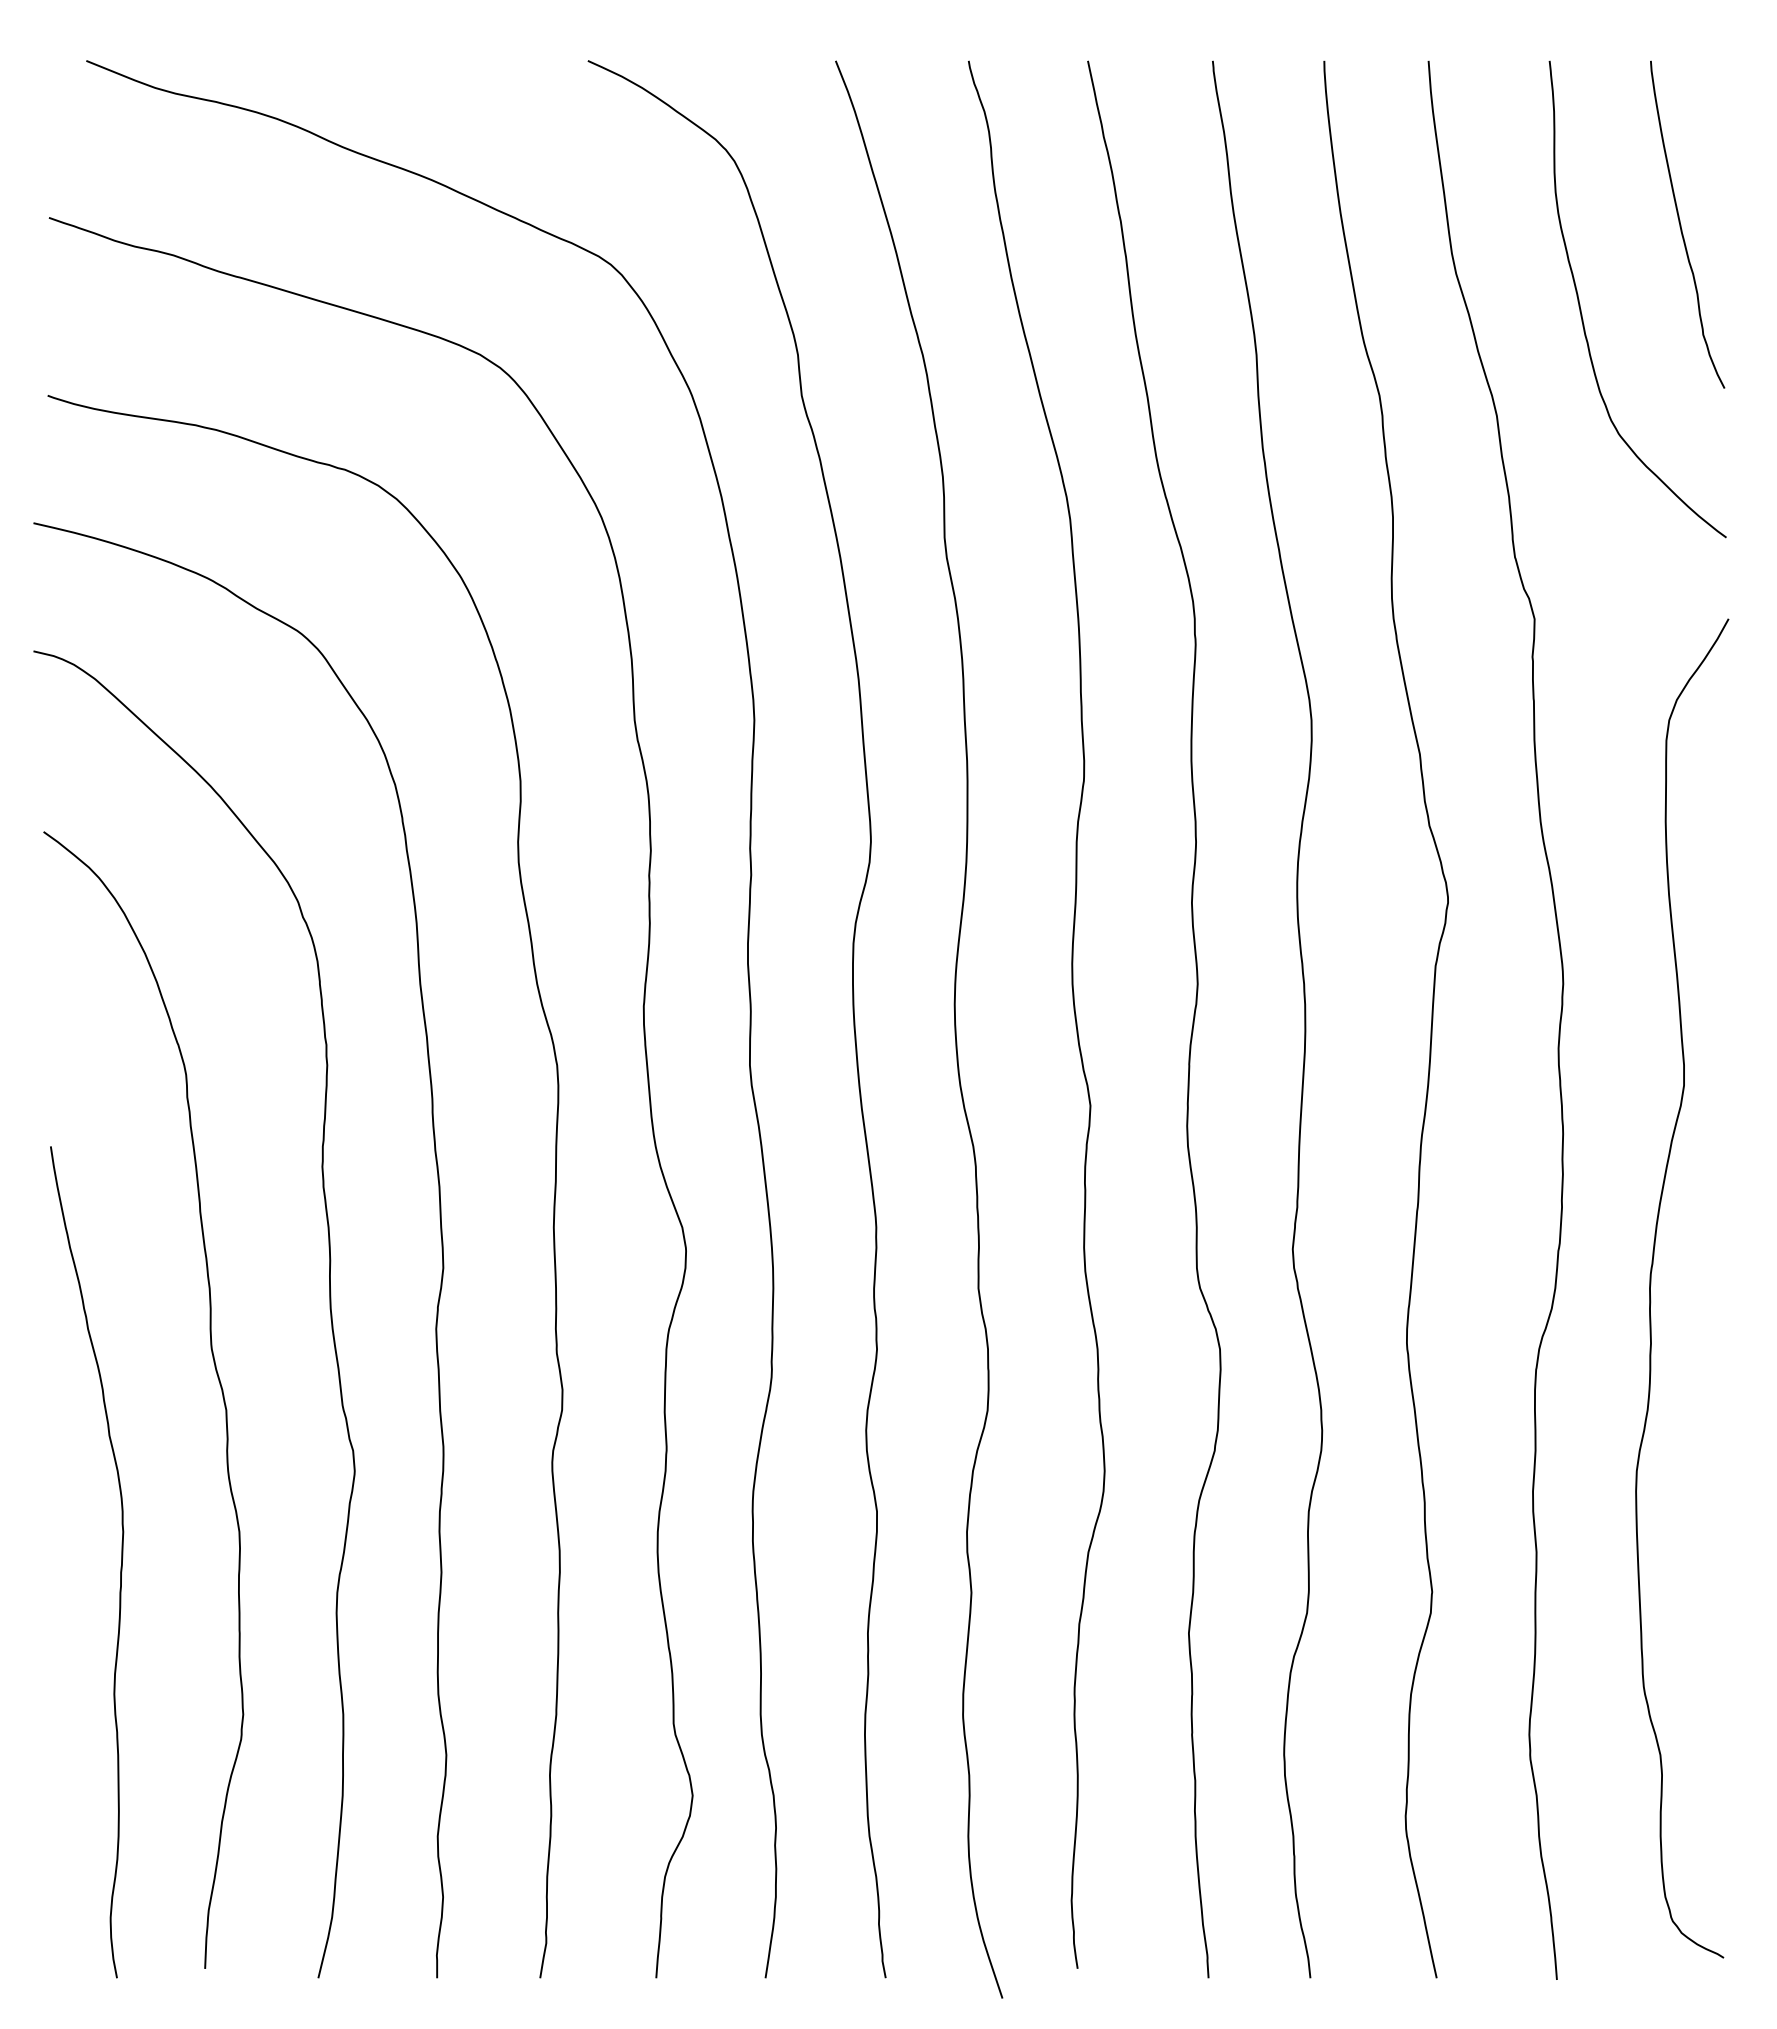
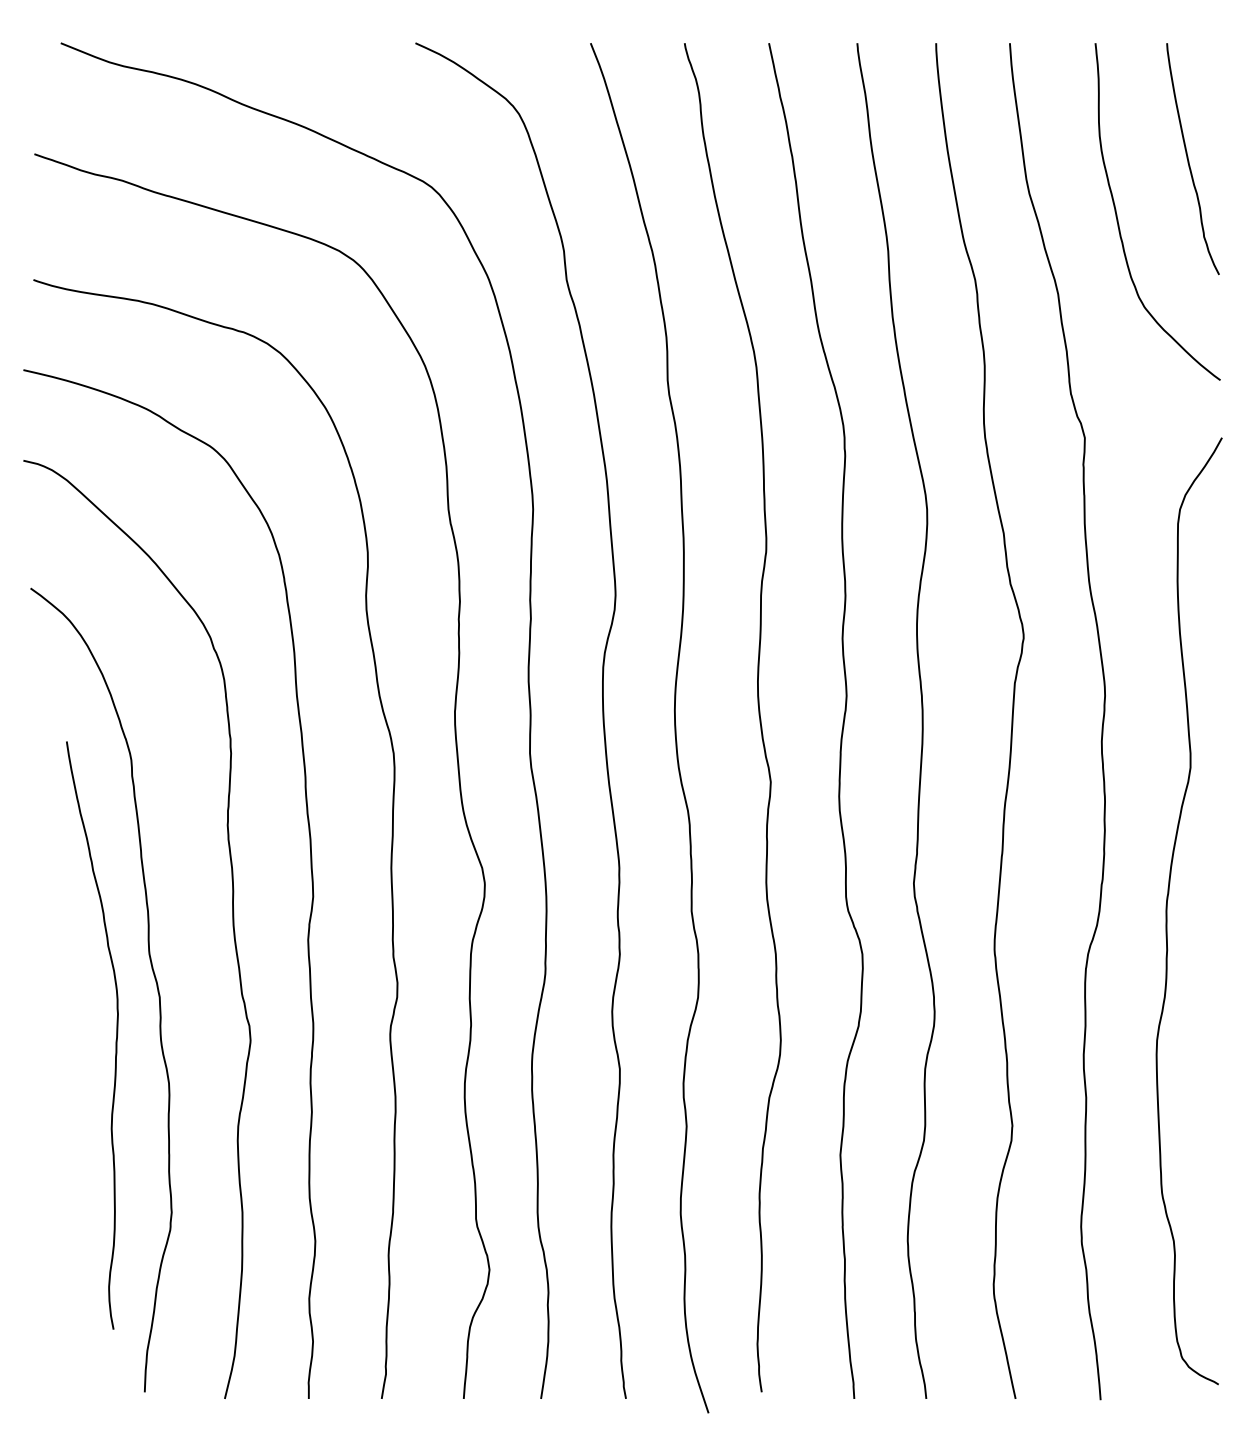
curve: (120, 1566) -> (116, 1038), moved

